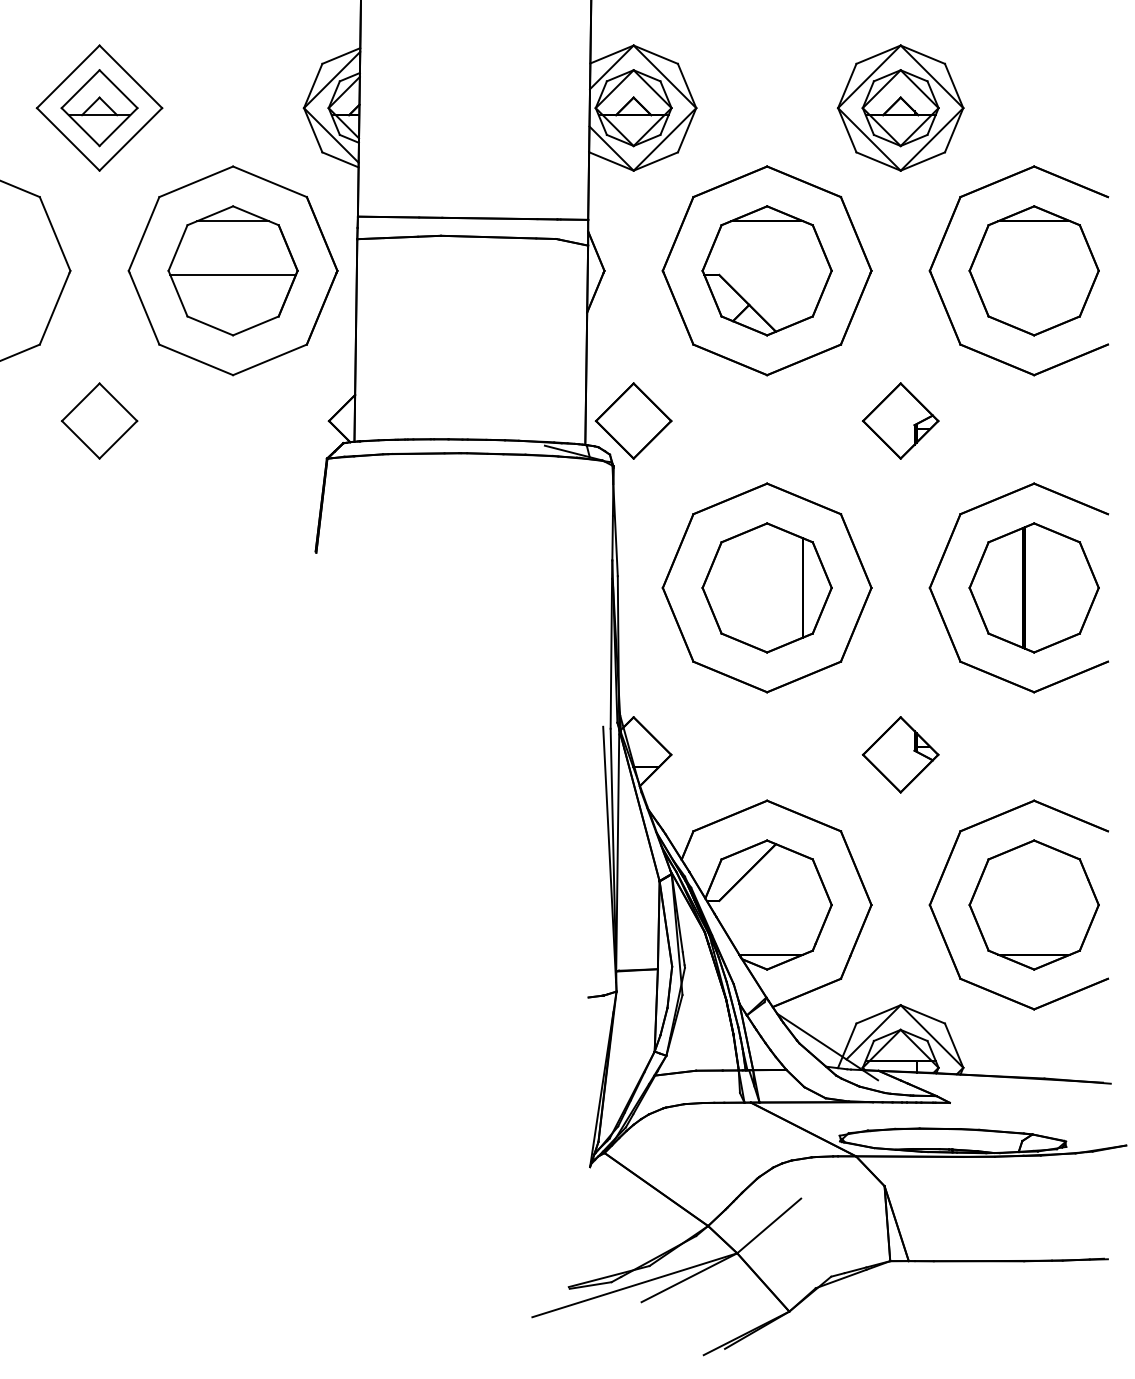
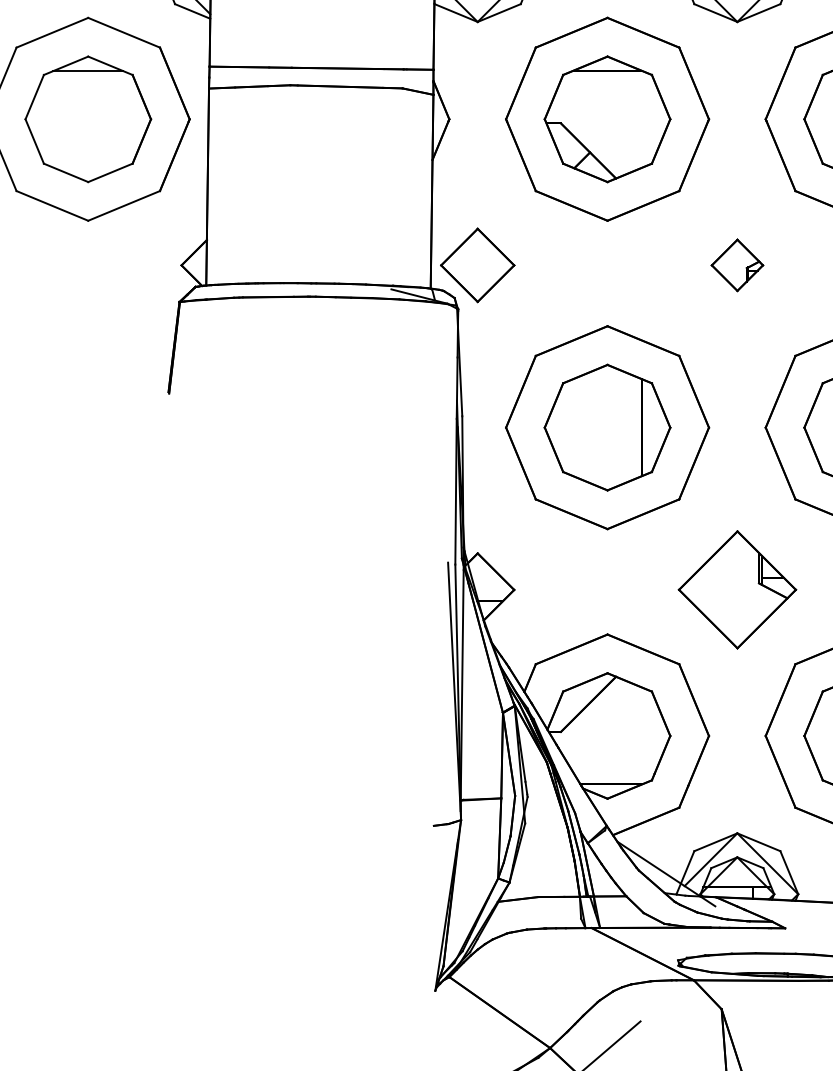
line: (232, 275) -> (87, 123), removed
part: (900, 420) -> (737, 264), size x0.7
part: (900, 754) -> (737, 589), size x1.6

